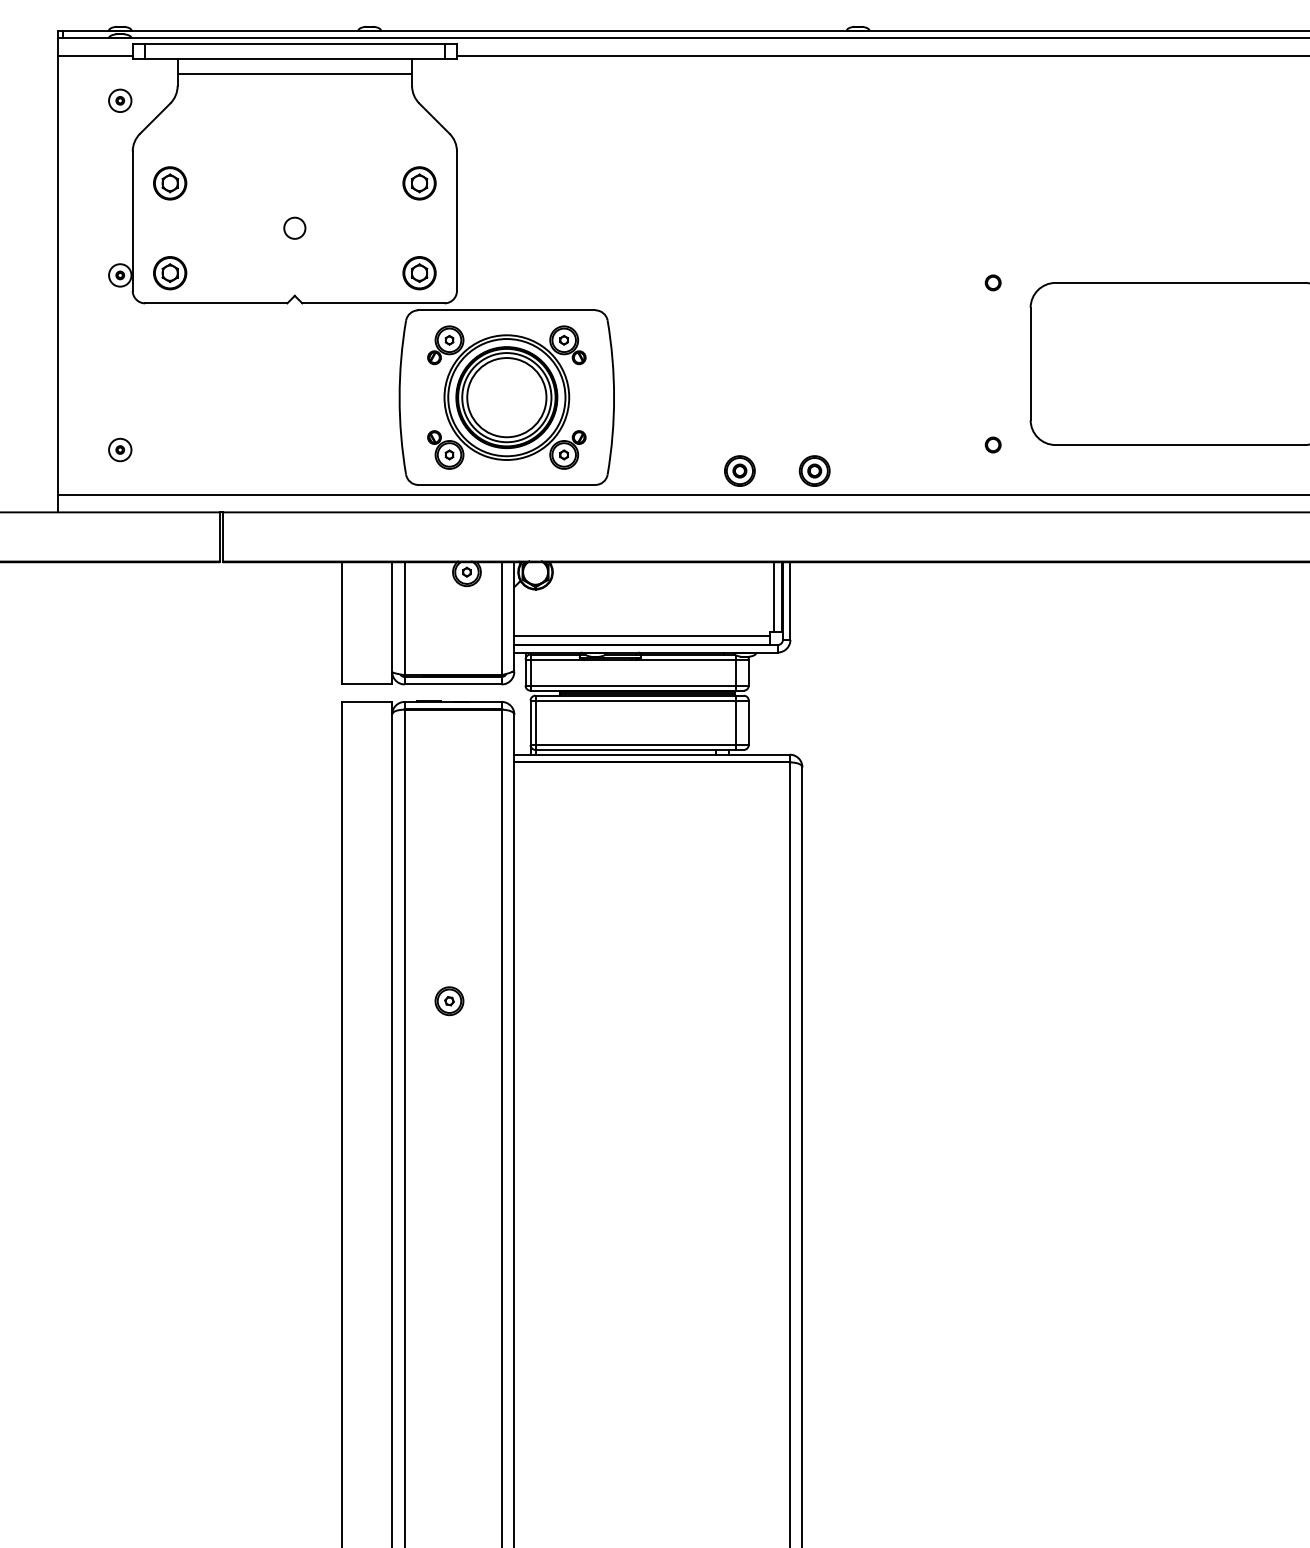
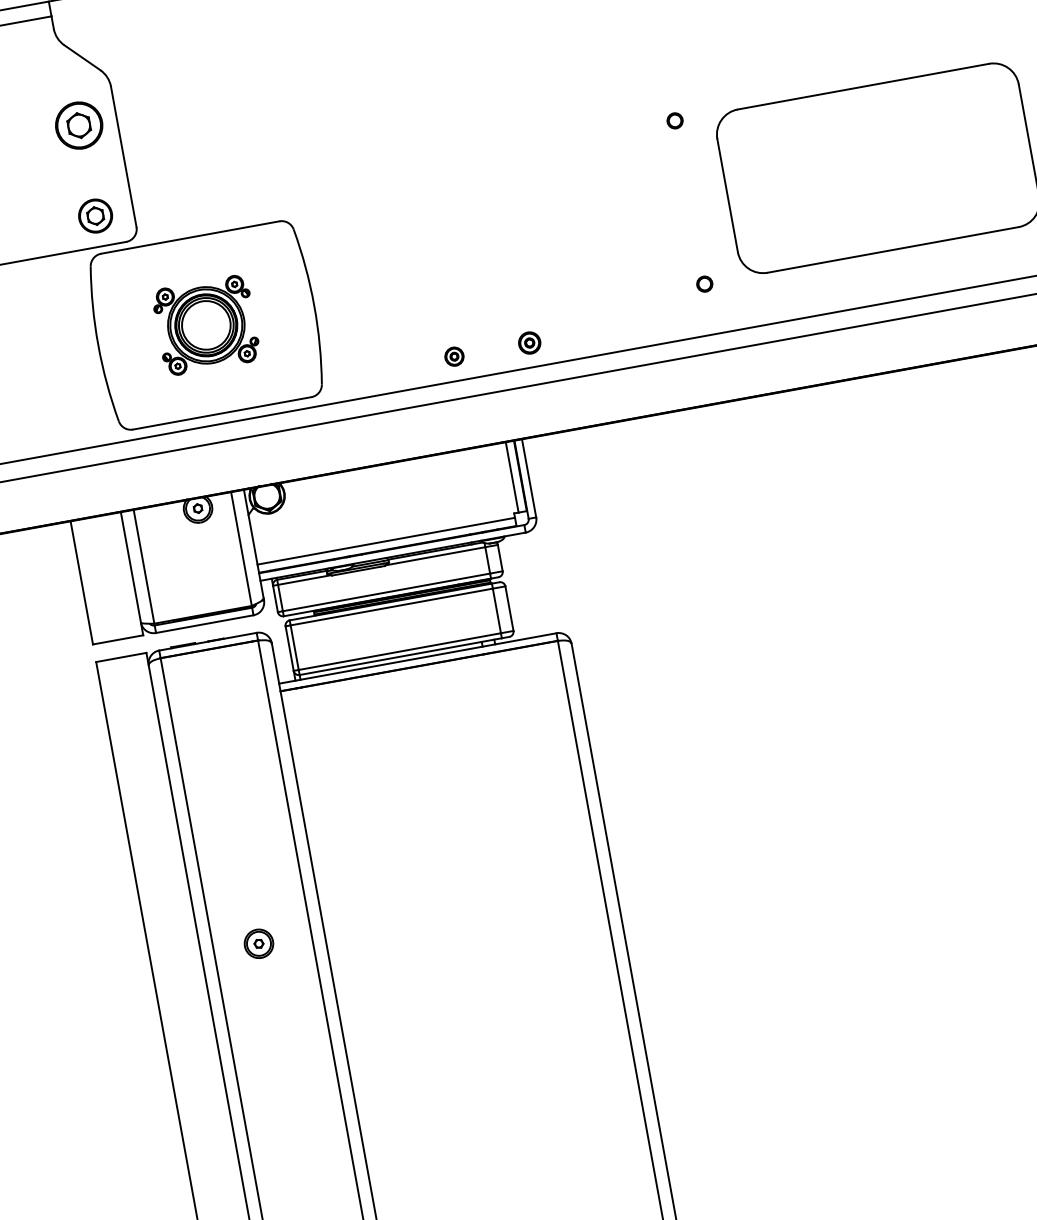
part: (419, 183) -> (79, 125), size x1.4
part: (506, 397) -> (205, 325), size x0.6
part: (739, 470) -> (453, 356), size x0.6
part: (814, 470) -> (529, 342), size x0.7

